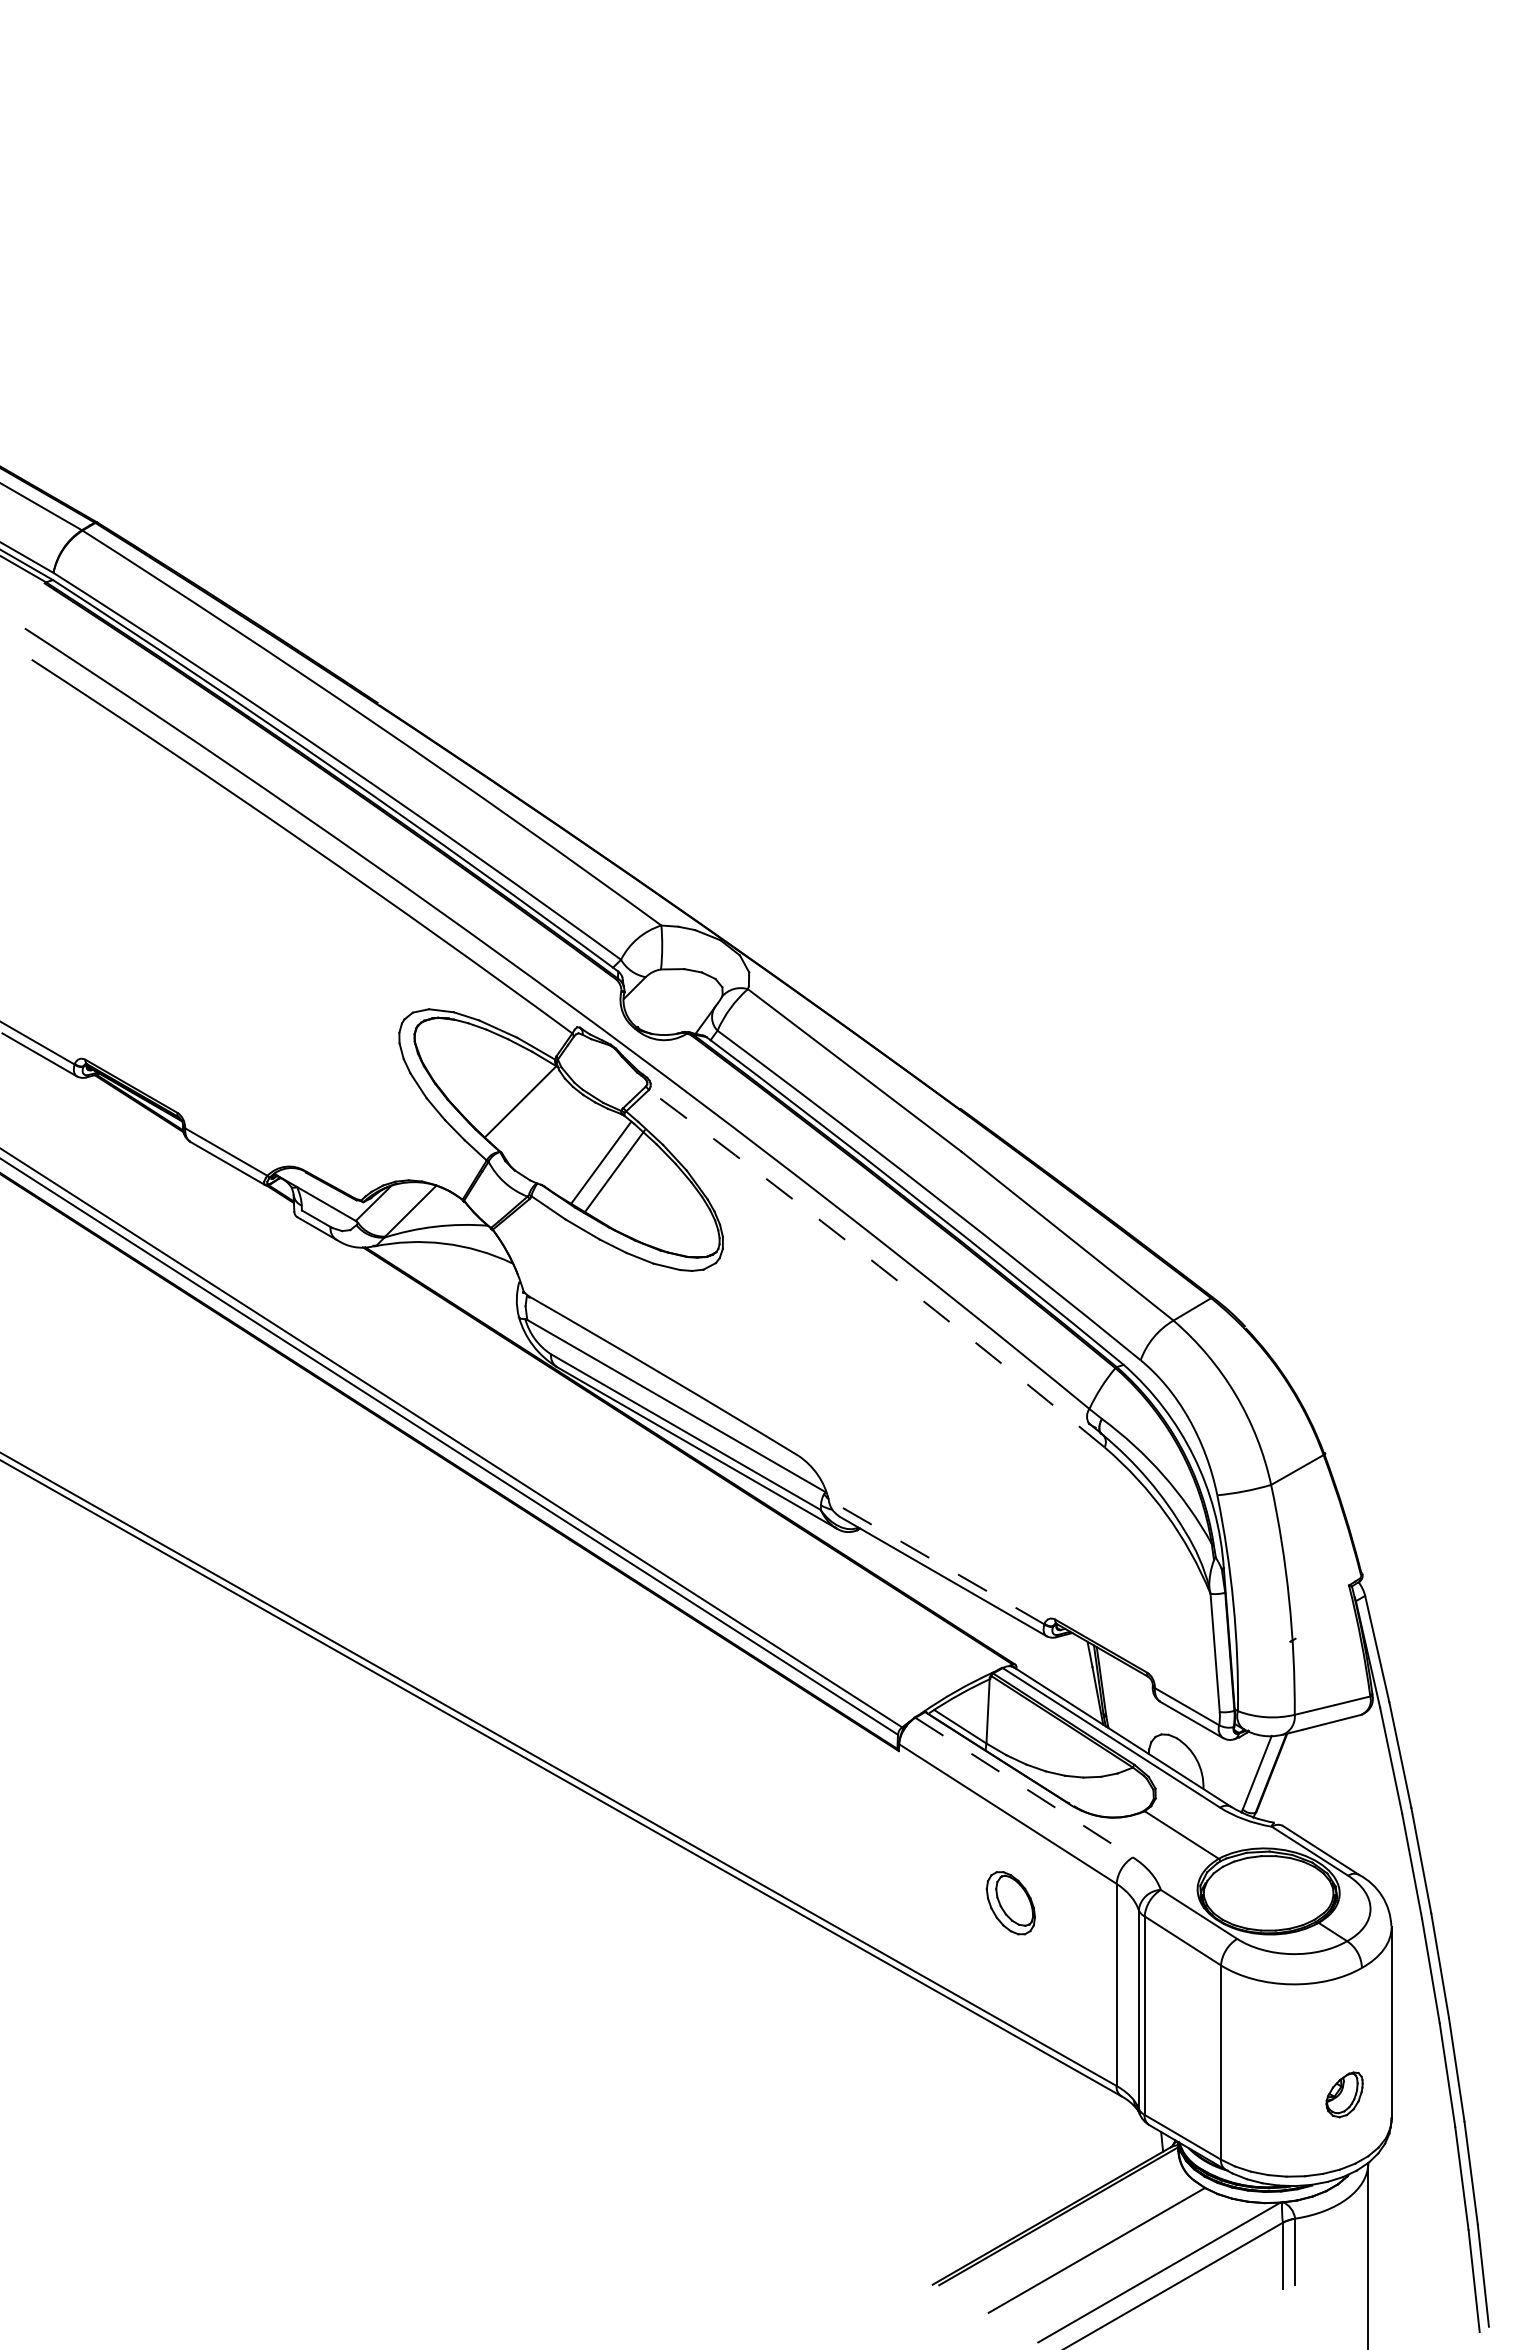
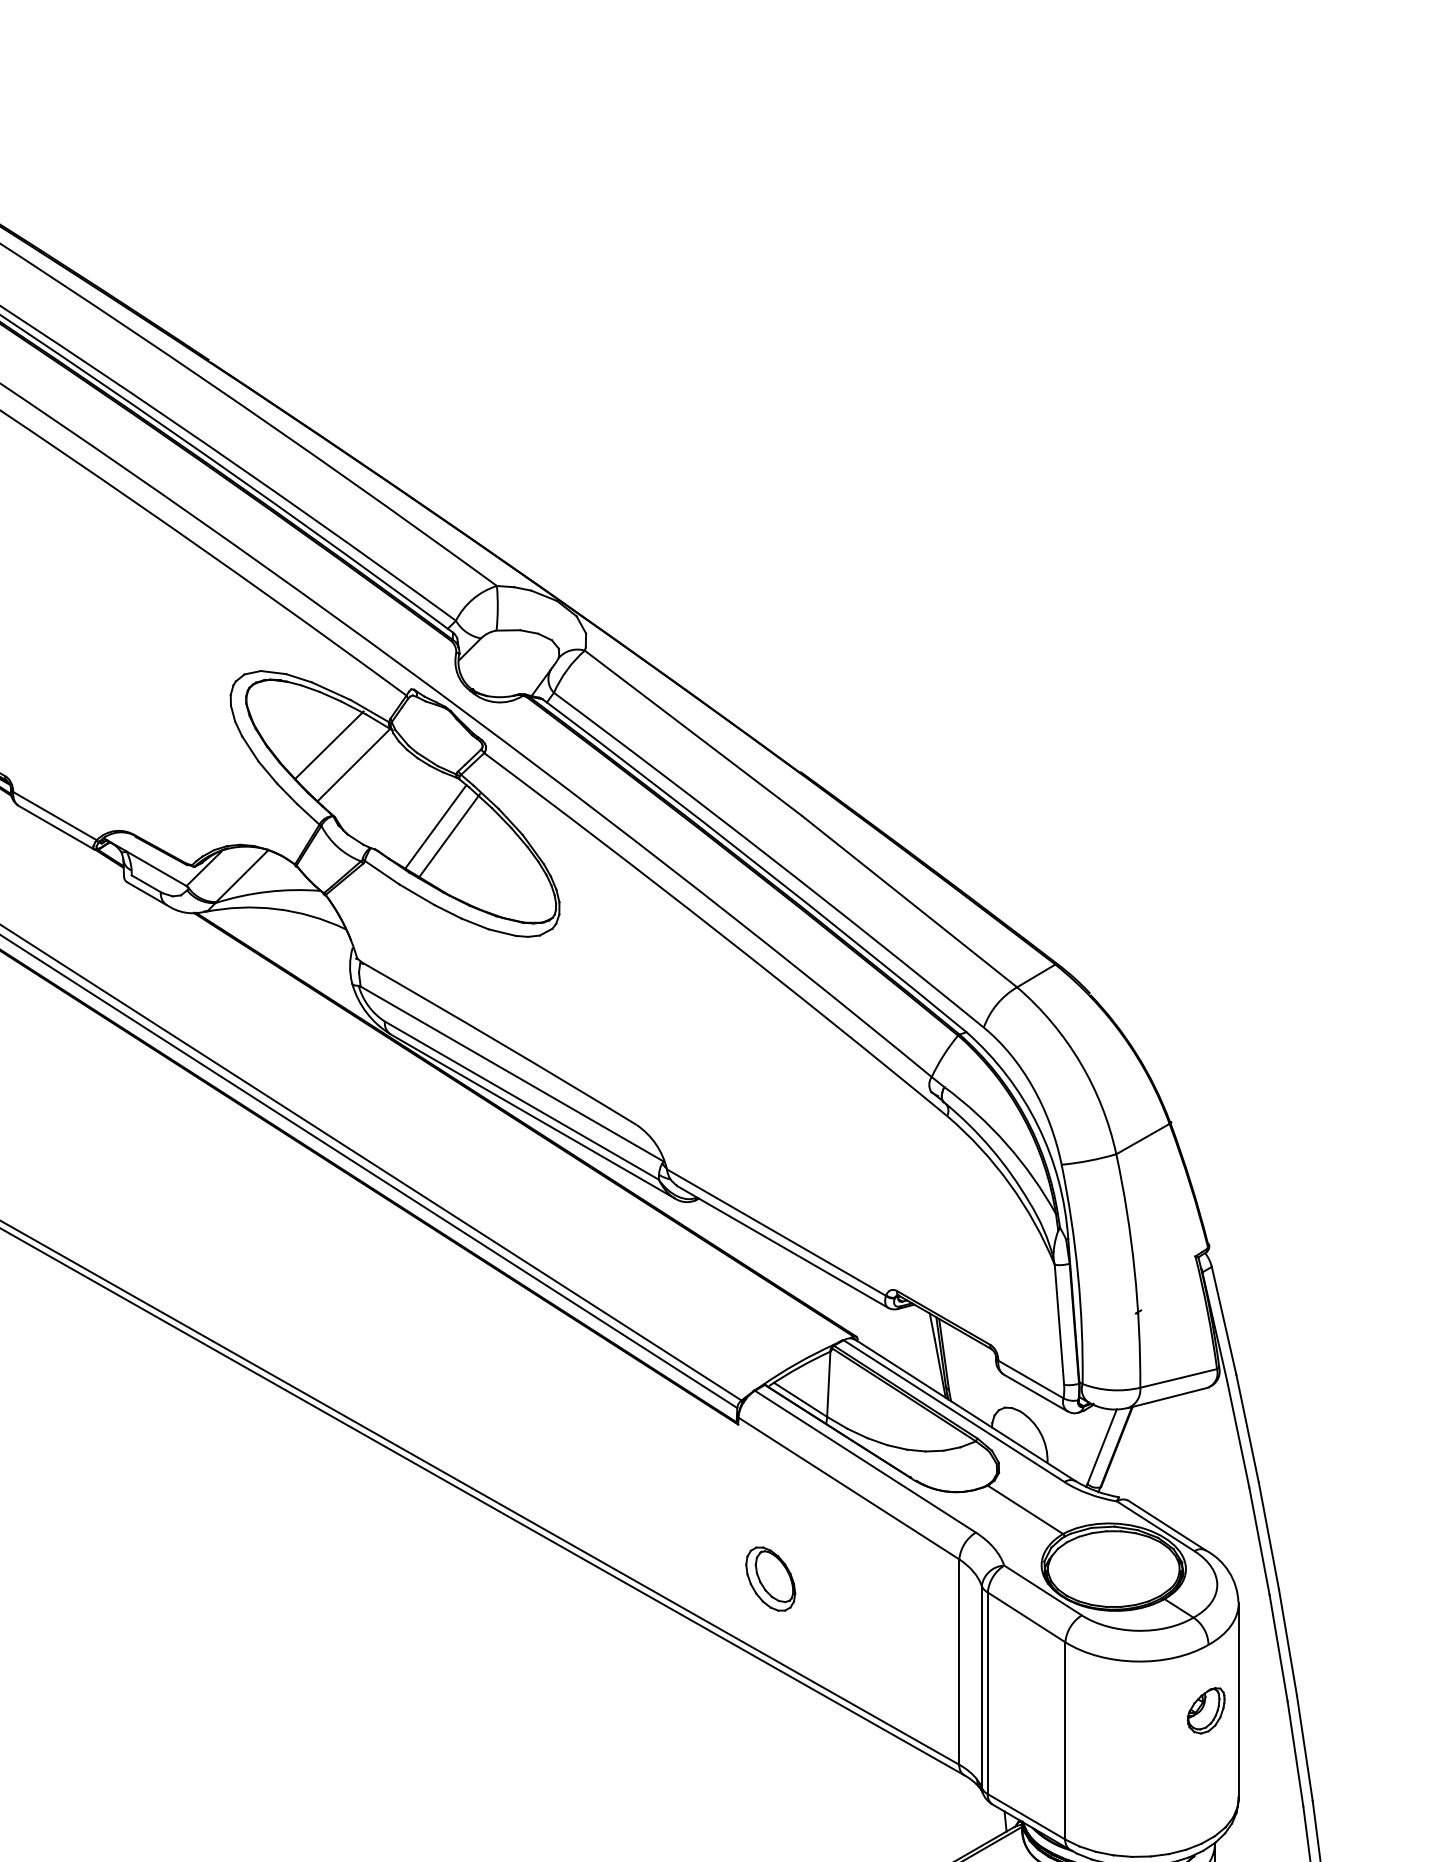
line: (496, 1082) -> (329, 745), added
arc: (878, 1266) -> (717, 932), dashed -> solid
line: (936, 1561) -> (776, 1232), dashed -> solid
line: (1024, 1787) -> (865, 1461), dashed -> solid
part: (1010, 1903) -> (770, 1579), moved
part: (1344, 2094) -> (1206, 1710), moved

